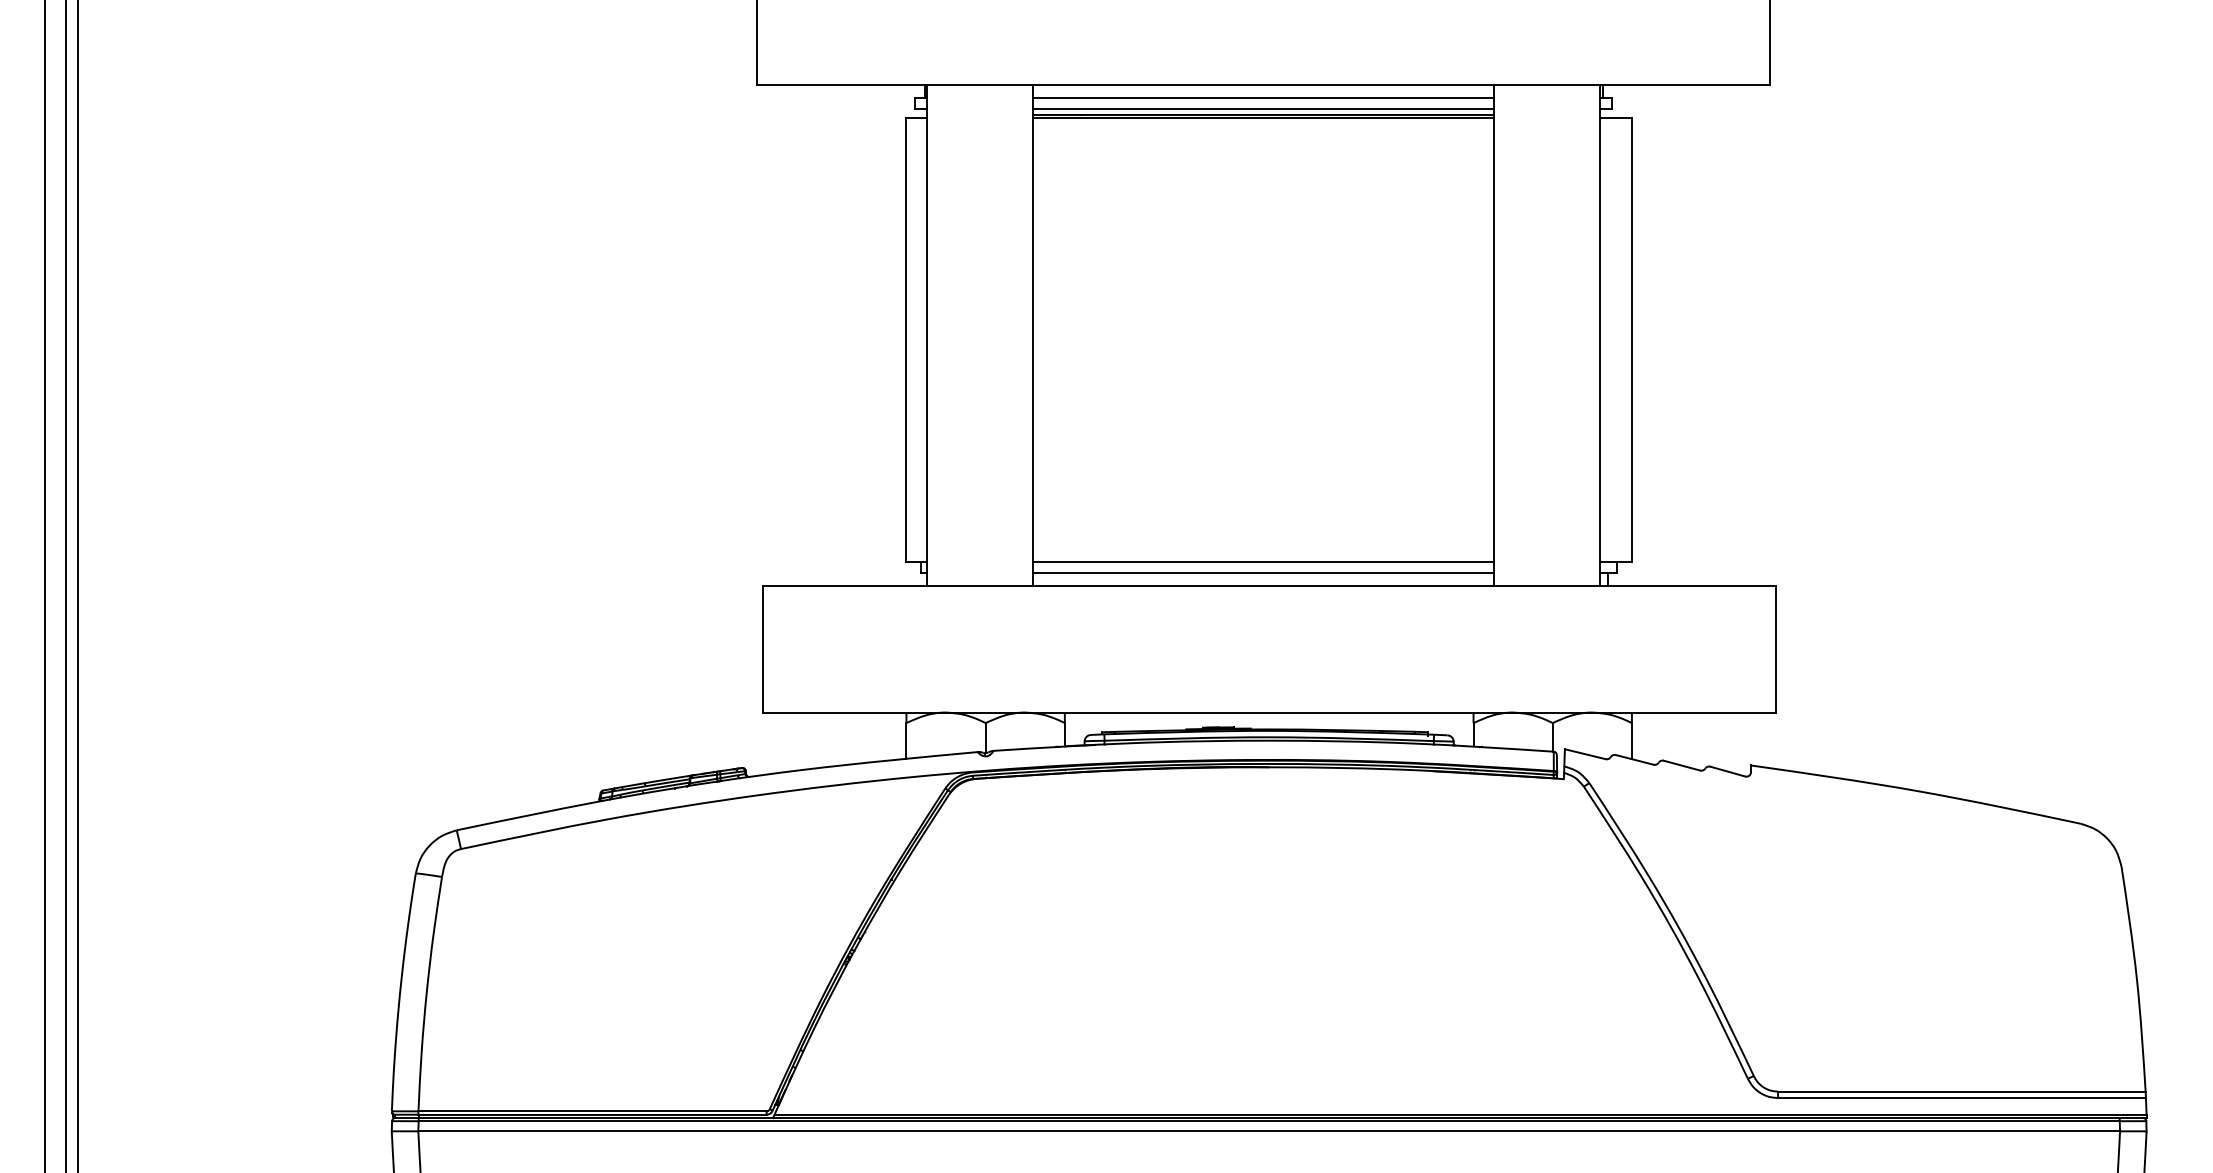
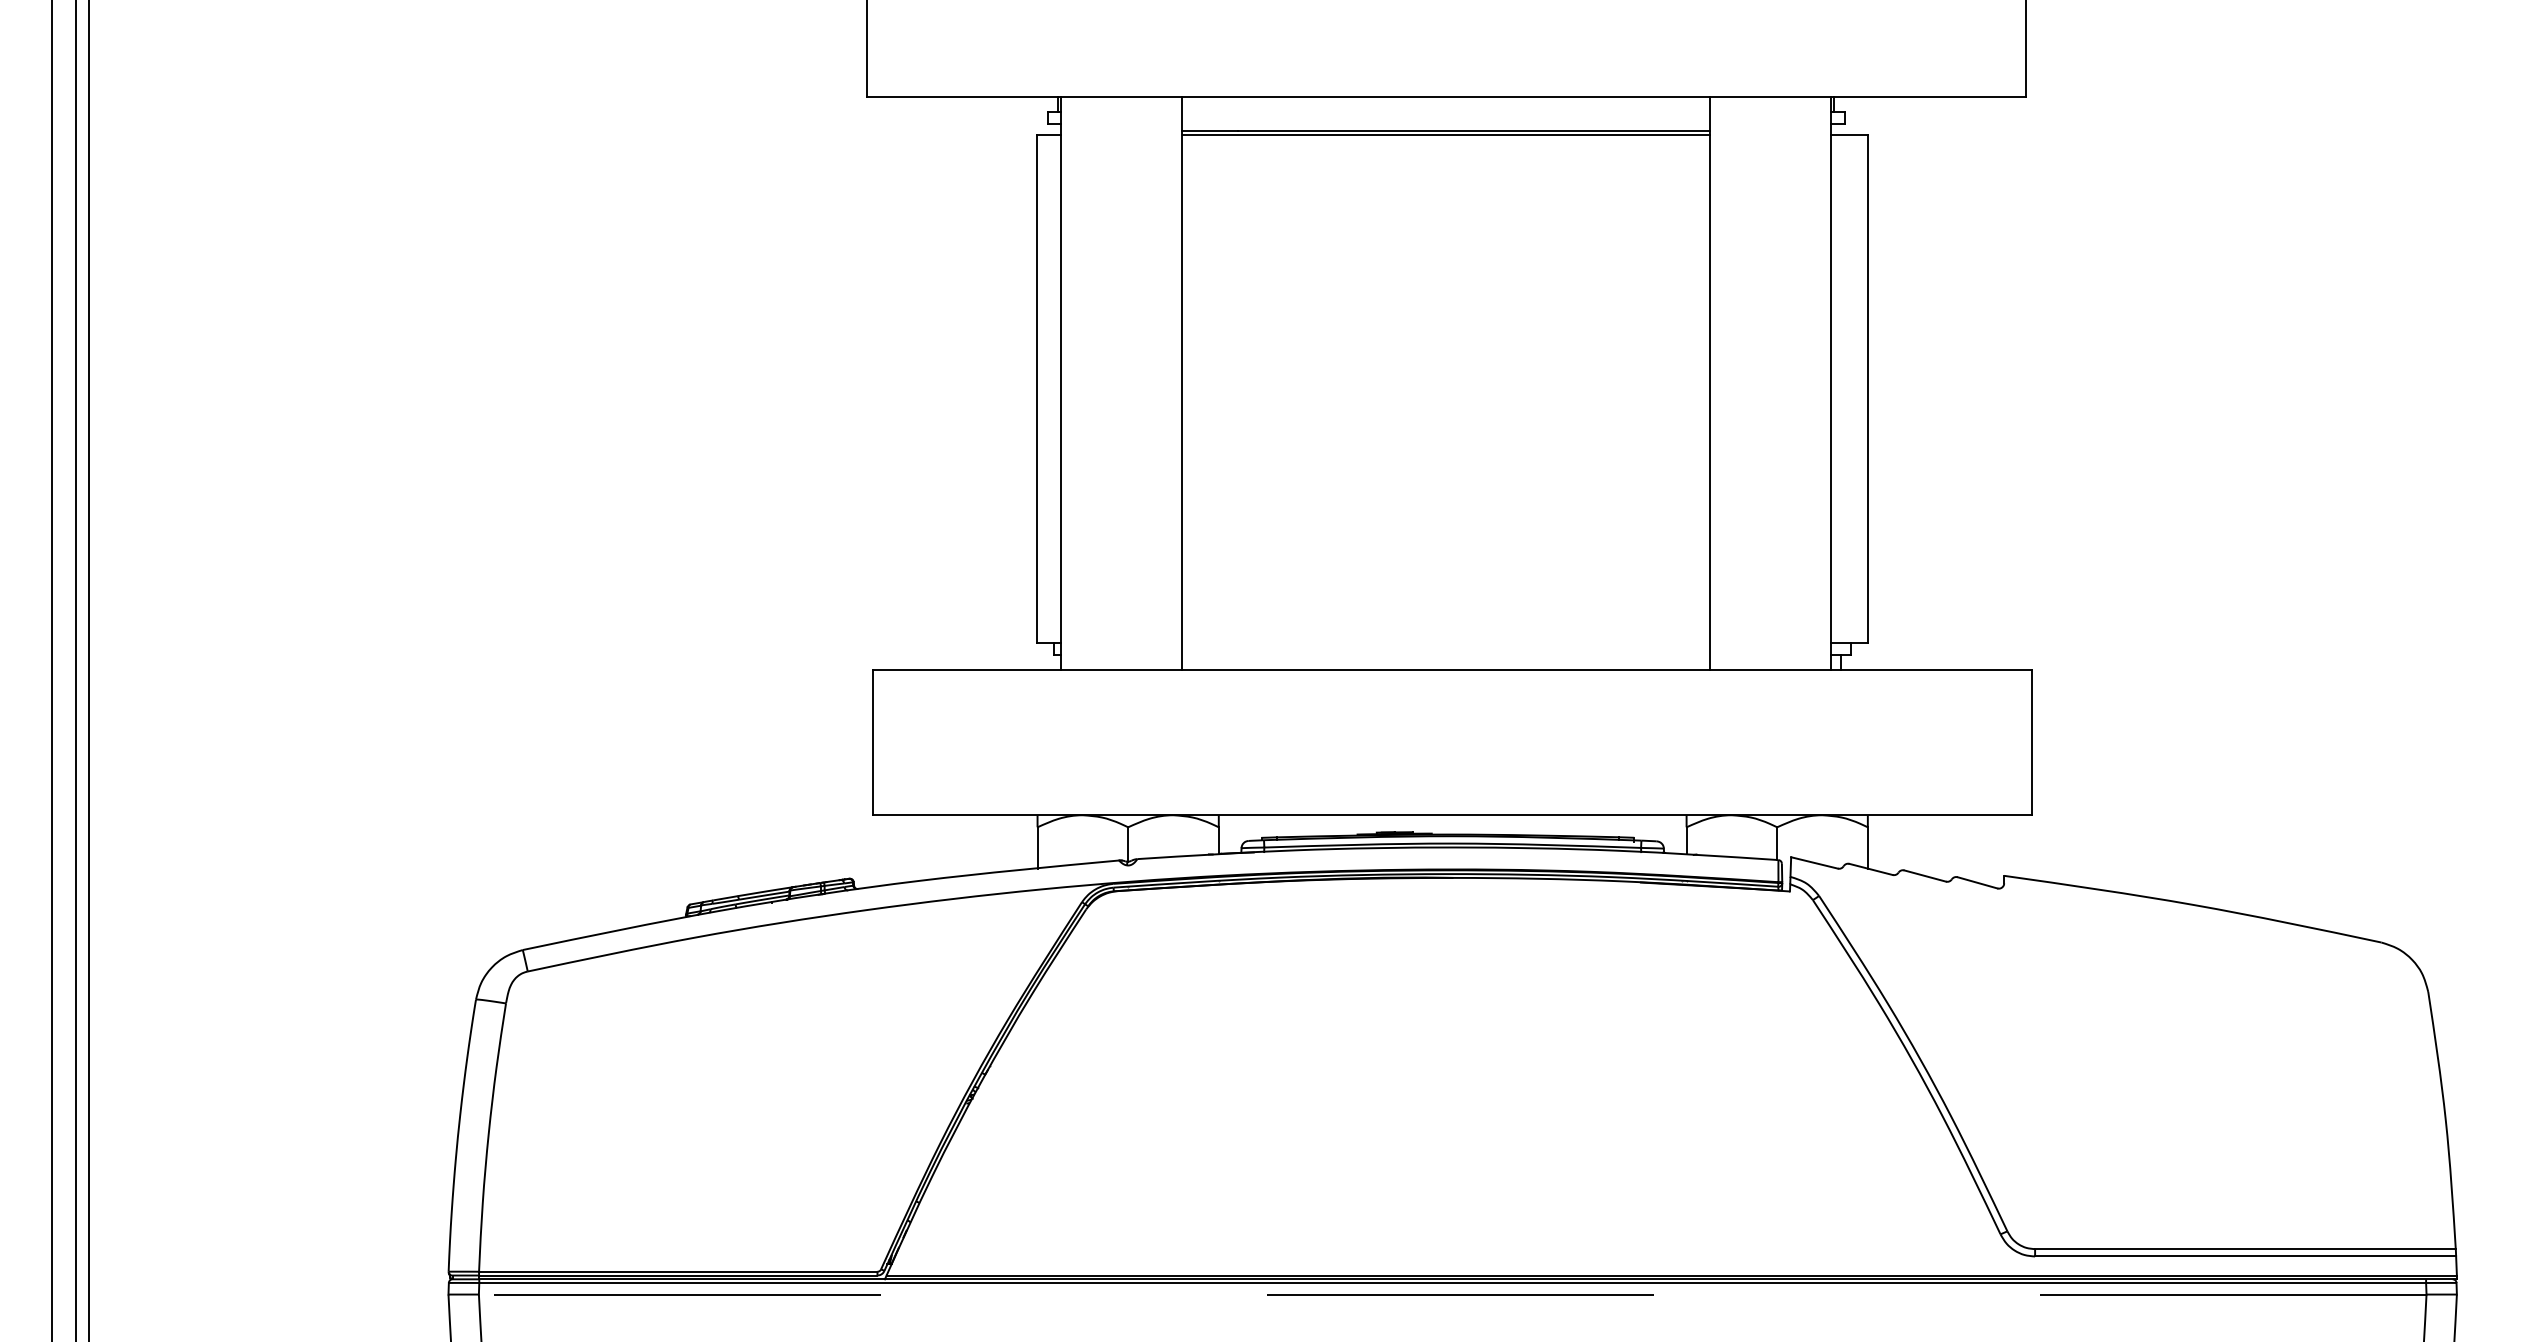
line: (1263, 98) -> (1446, 112), removed
line: (1263, 108) -> (1446, 123), removed
line: (1263, 562) -> (1446, 643), removed
line: (1263, 572) -> (1446, 654), removed
line: (1269, 1131) -> (1453, 1294), solid -> dashed

